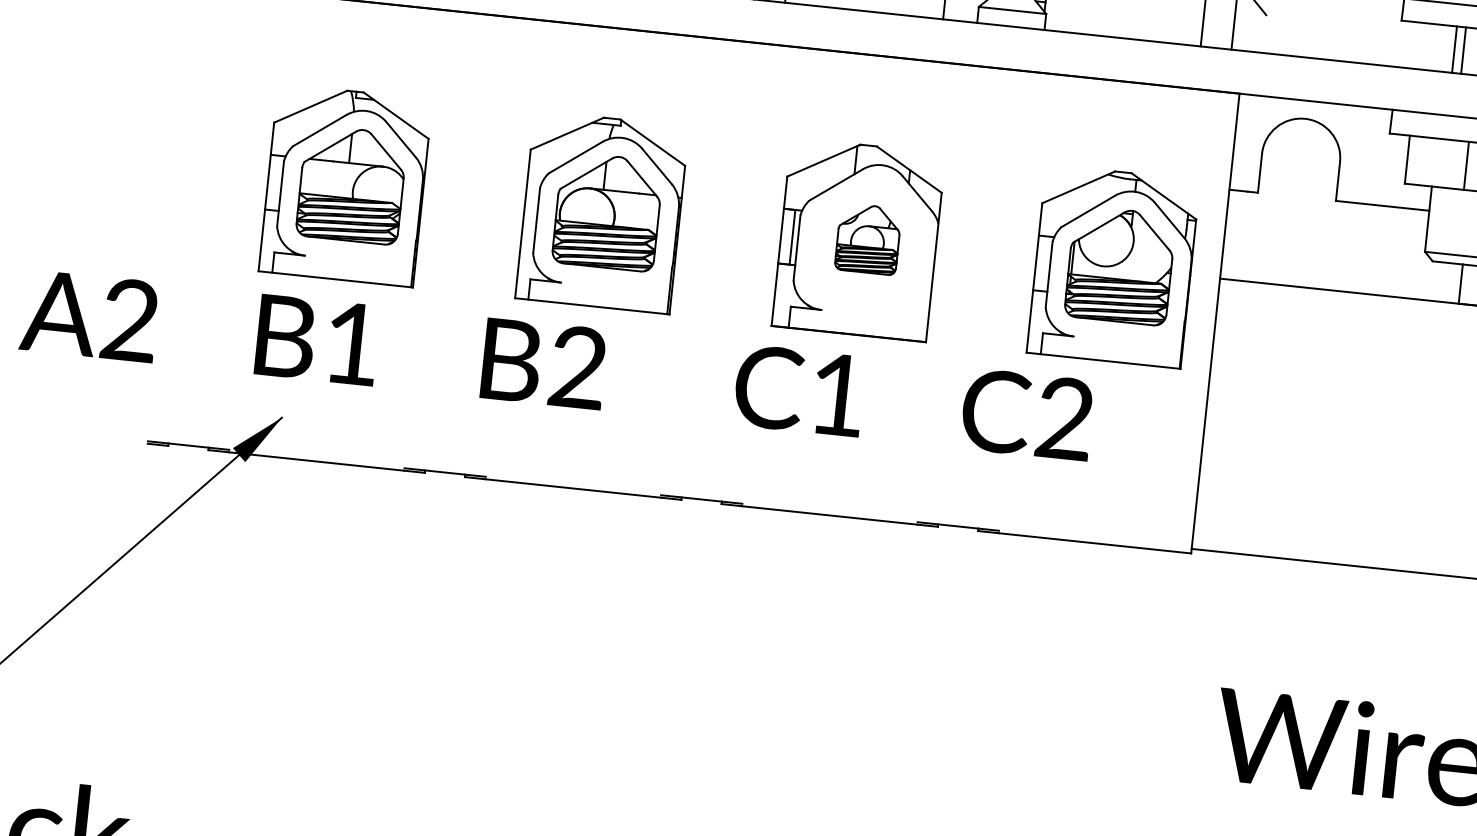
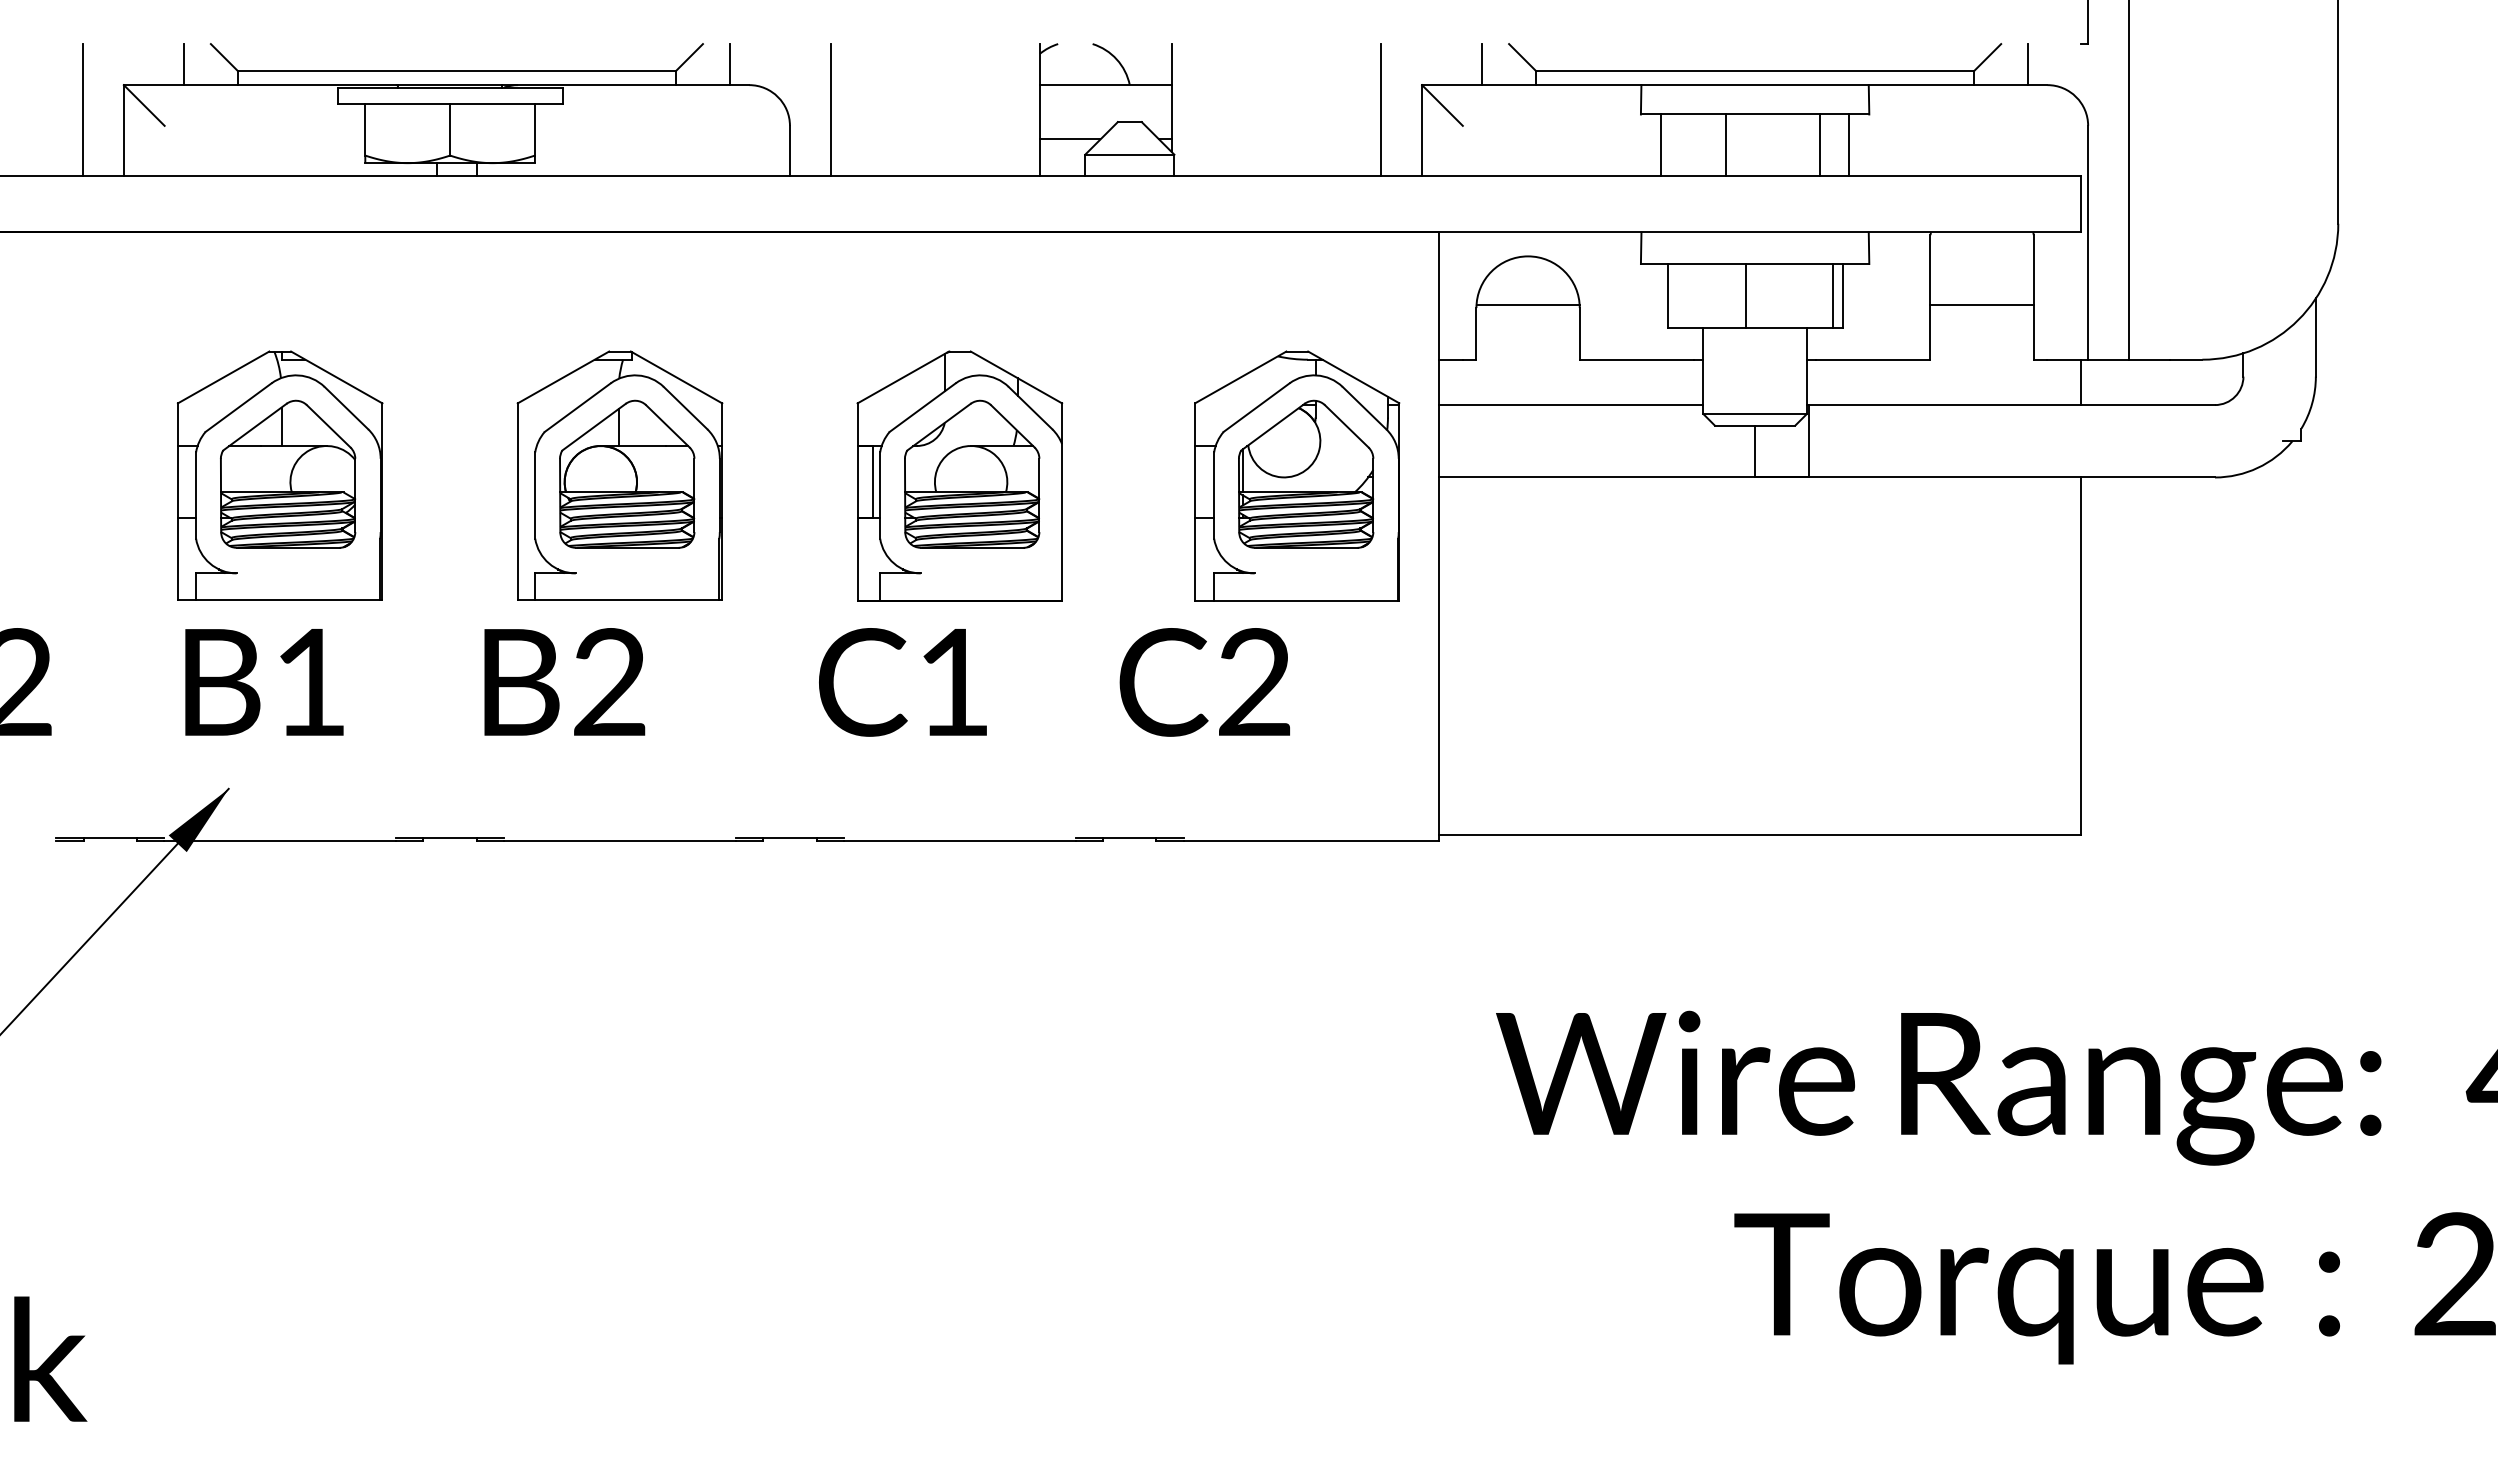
line: (1454, 49) -> (1661, 144), moved
line: (1300, 155) -> (1527, 305), added
line: (1325, 234) -> (1570, 405), added
part: (868, 238) -> (972, 473), size x1.67

